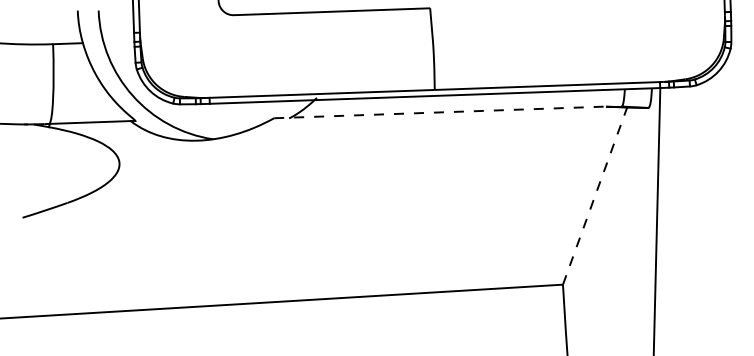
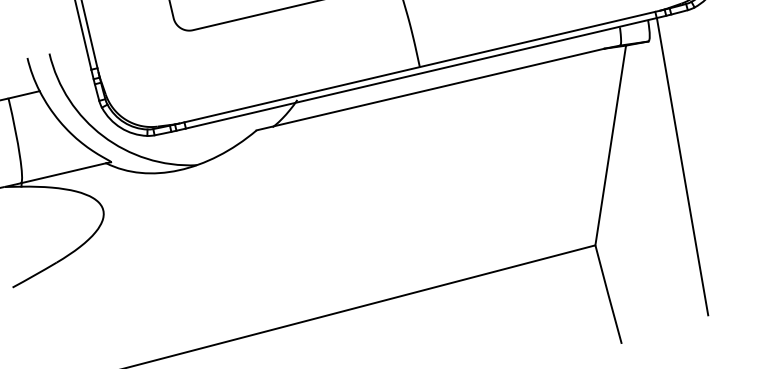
line: (441, 112) -> (431, 89), dashed -> solid
line: (595, 195) -> (611, 144), dashed -> solid

